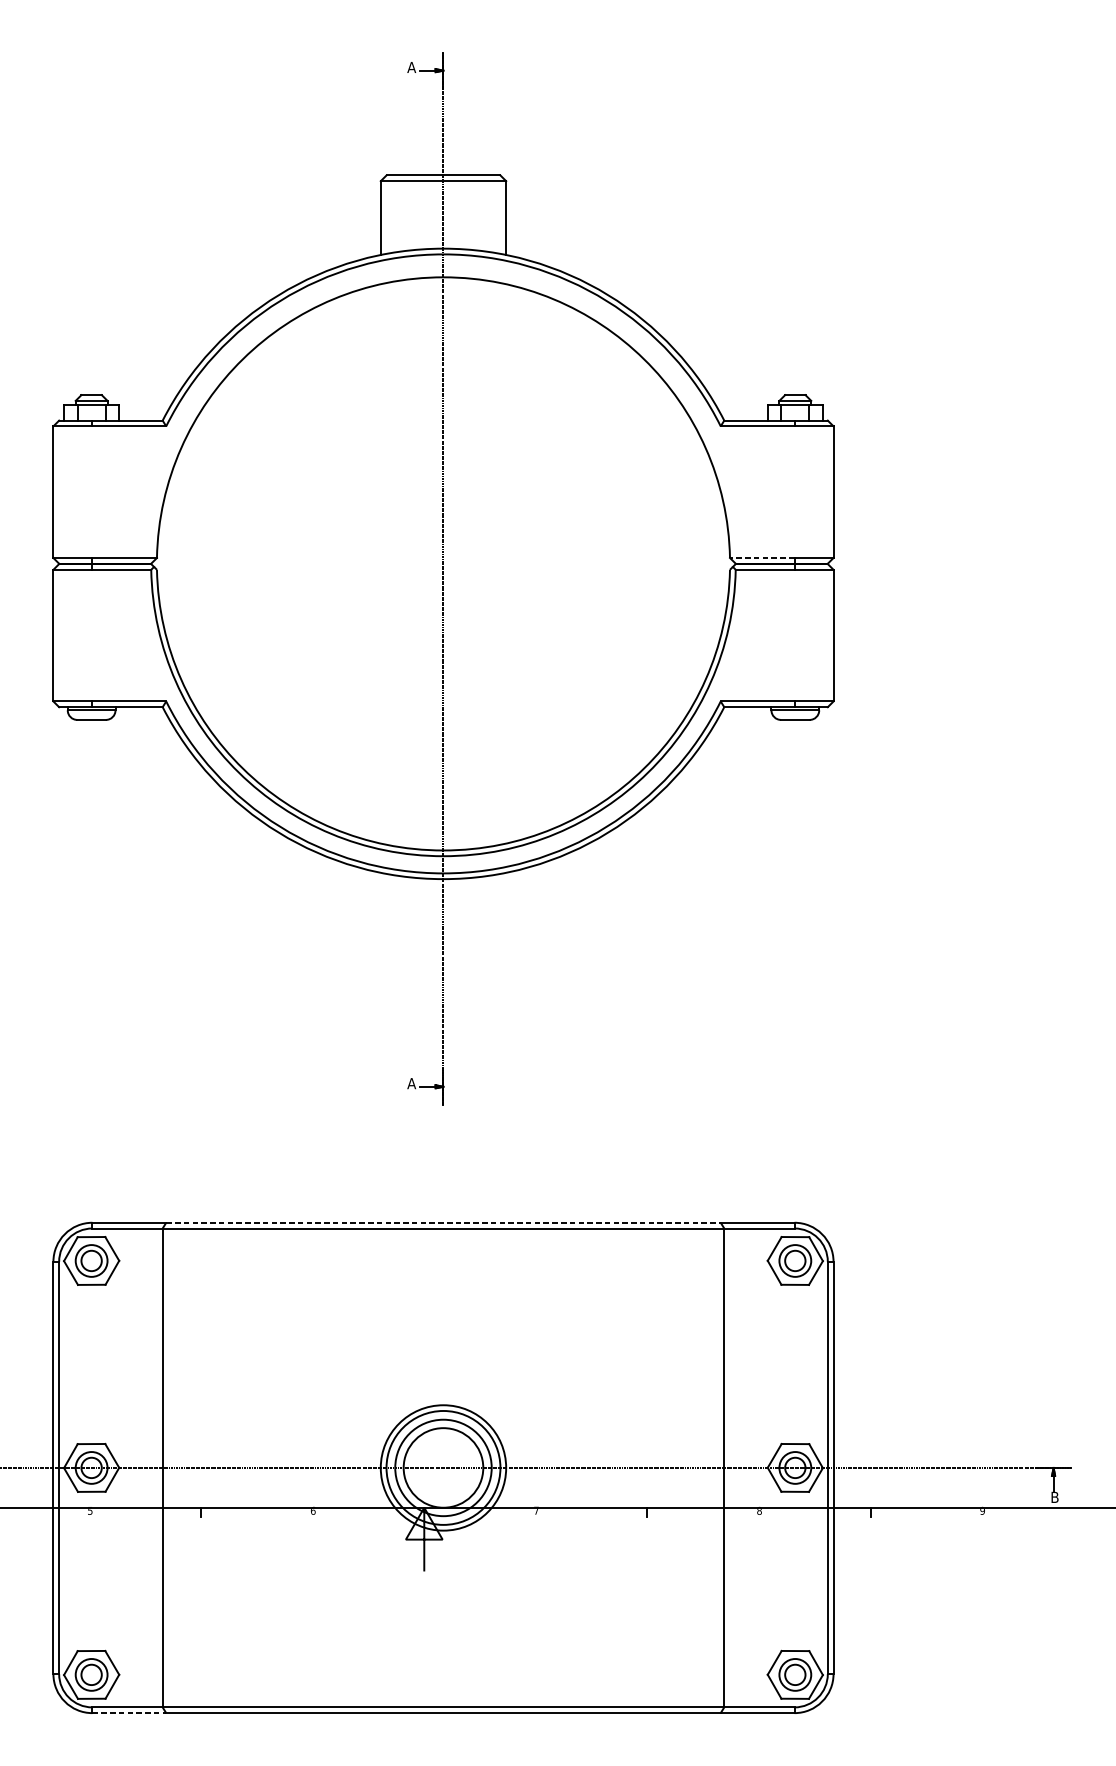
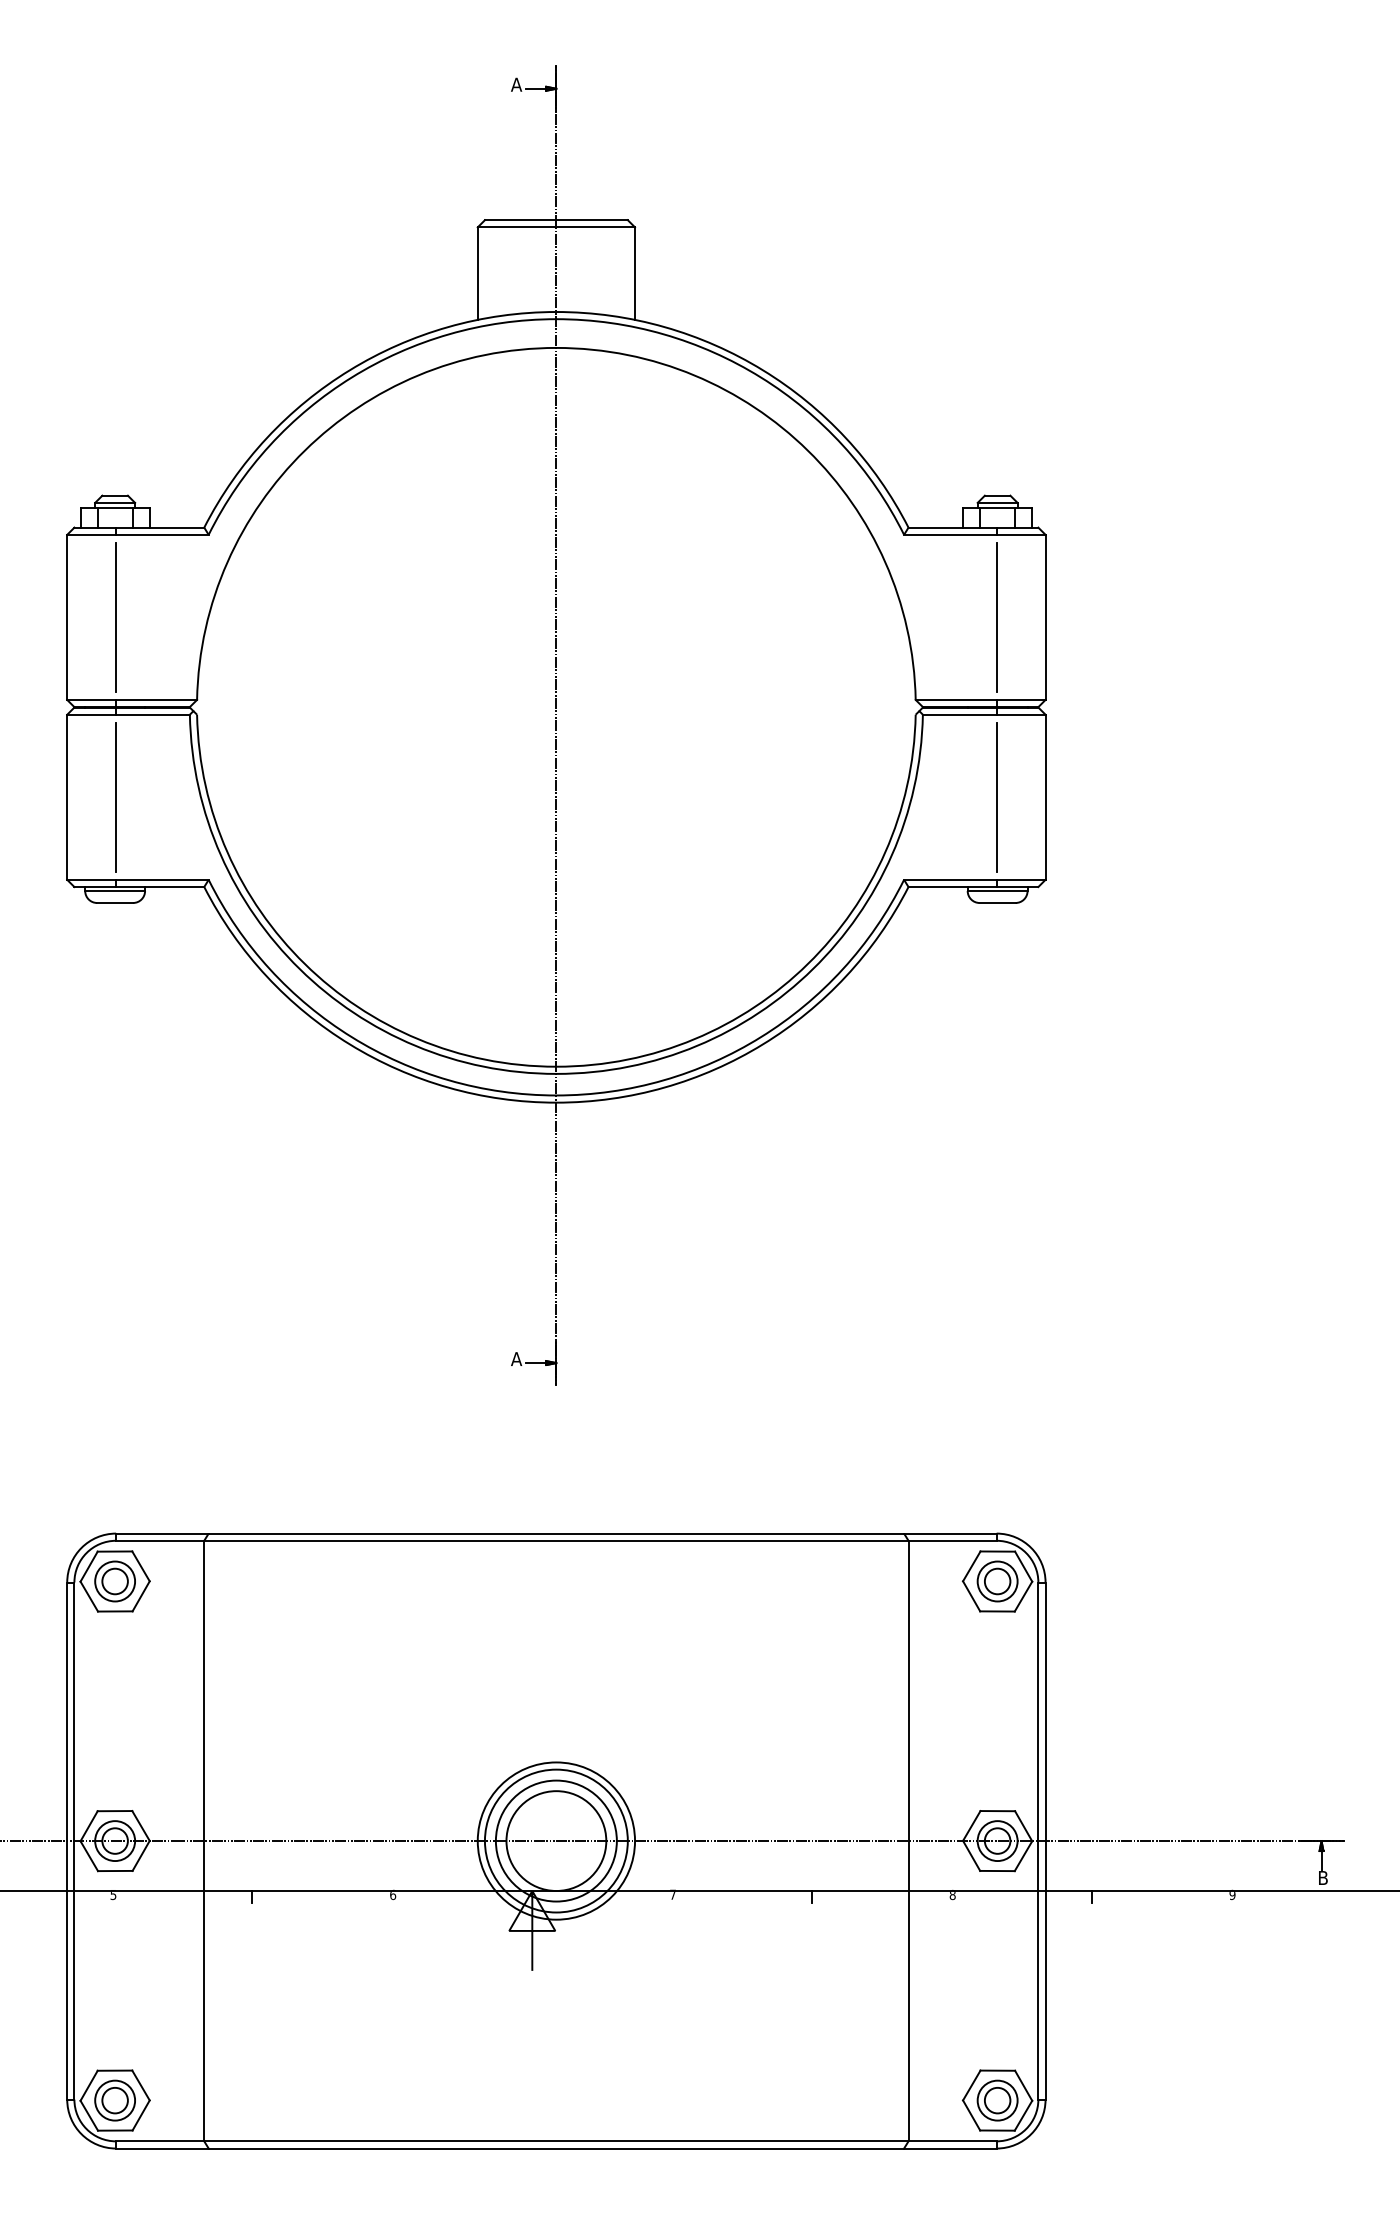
line: (92, 492) -> (116, 617), added
line: (794, 492) -> (996, 617), added
line: (761, 557) -> (955, 699), dashed -> solid
line: (92, 635) -> (116, 796), added
line: (794, 635) -> (996, 796), added
line: (443, 1222) -> (556, 1533), dashed -> solid
line: (129, 1713) -> (162, 2148), dashed -> solid

